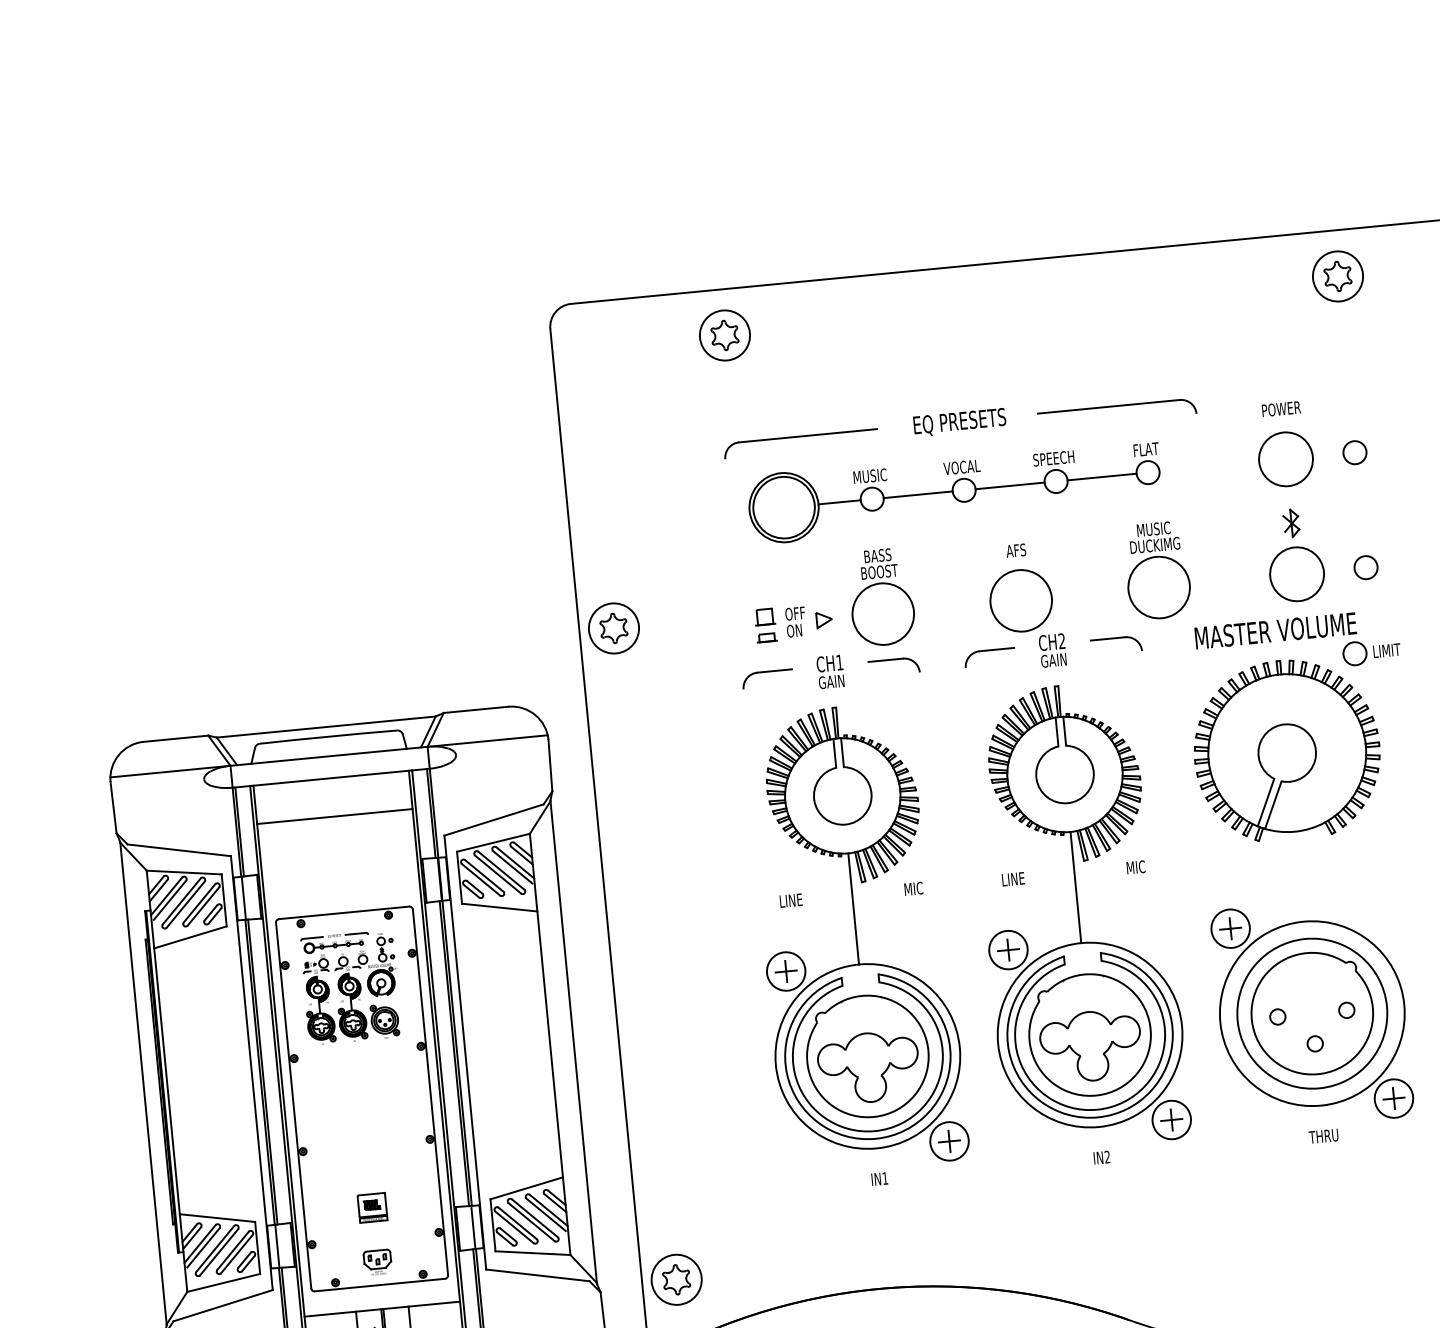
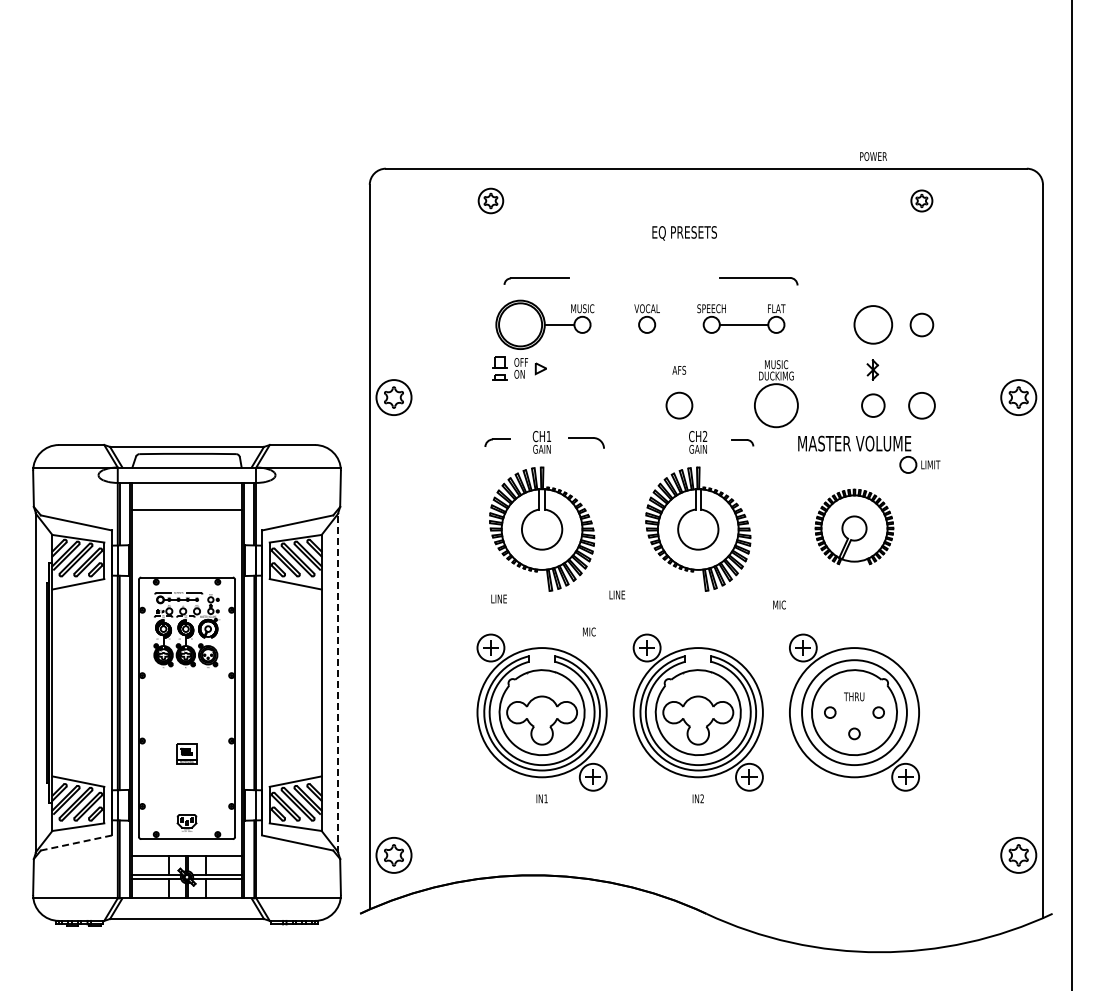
part: (1337, 275) -> (921, 200), size x0.6
part: (724, 334) -> (490, 200), size x0.7
text: (1281, 408) -> (873, 156), moved
part: (1116, 413) -> (758, 281), size x0.7
text: (959, 422) -> (684, 233), moved
part: (800, 443) -> (536, 281), size x0.6
circle: (1354, 452) -> (921, 324), size x1.4
line: (1010, 485) -> (679, 324), removed
line: (917, 494) -> (614, 324), removed
circle: (1365, 567) -> (921, 405), size x1.6
circle: (1297, 574) -> (873, 405), size x0.6
part: (881, 598) -> (582, 394), removed
circle: (1021, 600) -> (679, 405), size x0.6
part: (793, 622) -> (519, 368), moved
part: (1115, 644) -> (742, 442), size x0.6
part: (989, 656) -> (653, 442), removed
part: (767, 678) -> (497, 442), size x0.7
part: (1286, 748) -> (854, 526), size x0.6
text: (1135, 866) -> (779, 604), moved
text: (1012, 878) -> (616, 594), moved
line: (1076, 886) -> (698, 608), removed
text: (913, 888) -> (589, 631), moved
line: (854, 908) -> (542, 608), removed
line: (574, 1041) -> (338, 682), solid -> dashed
text: (1324, 1135) -> (854, 696), moved
part: (371, 1207) -> (186, 753), moved
line: (221, 1306) -> (75, 843), solid -> dashed

